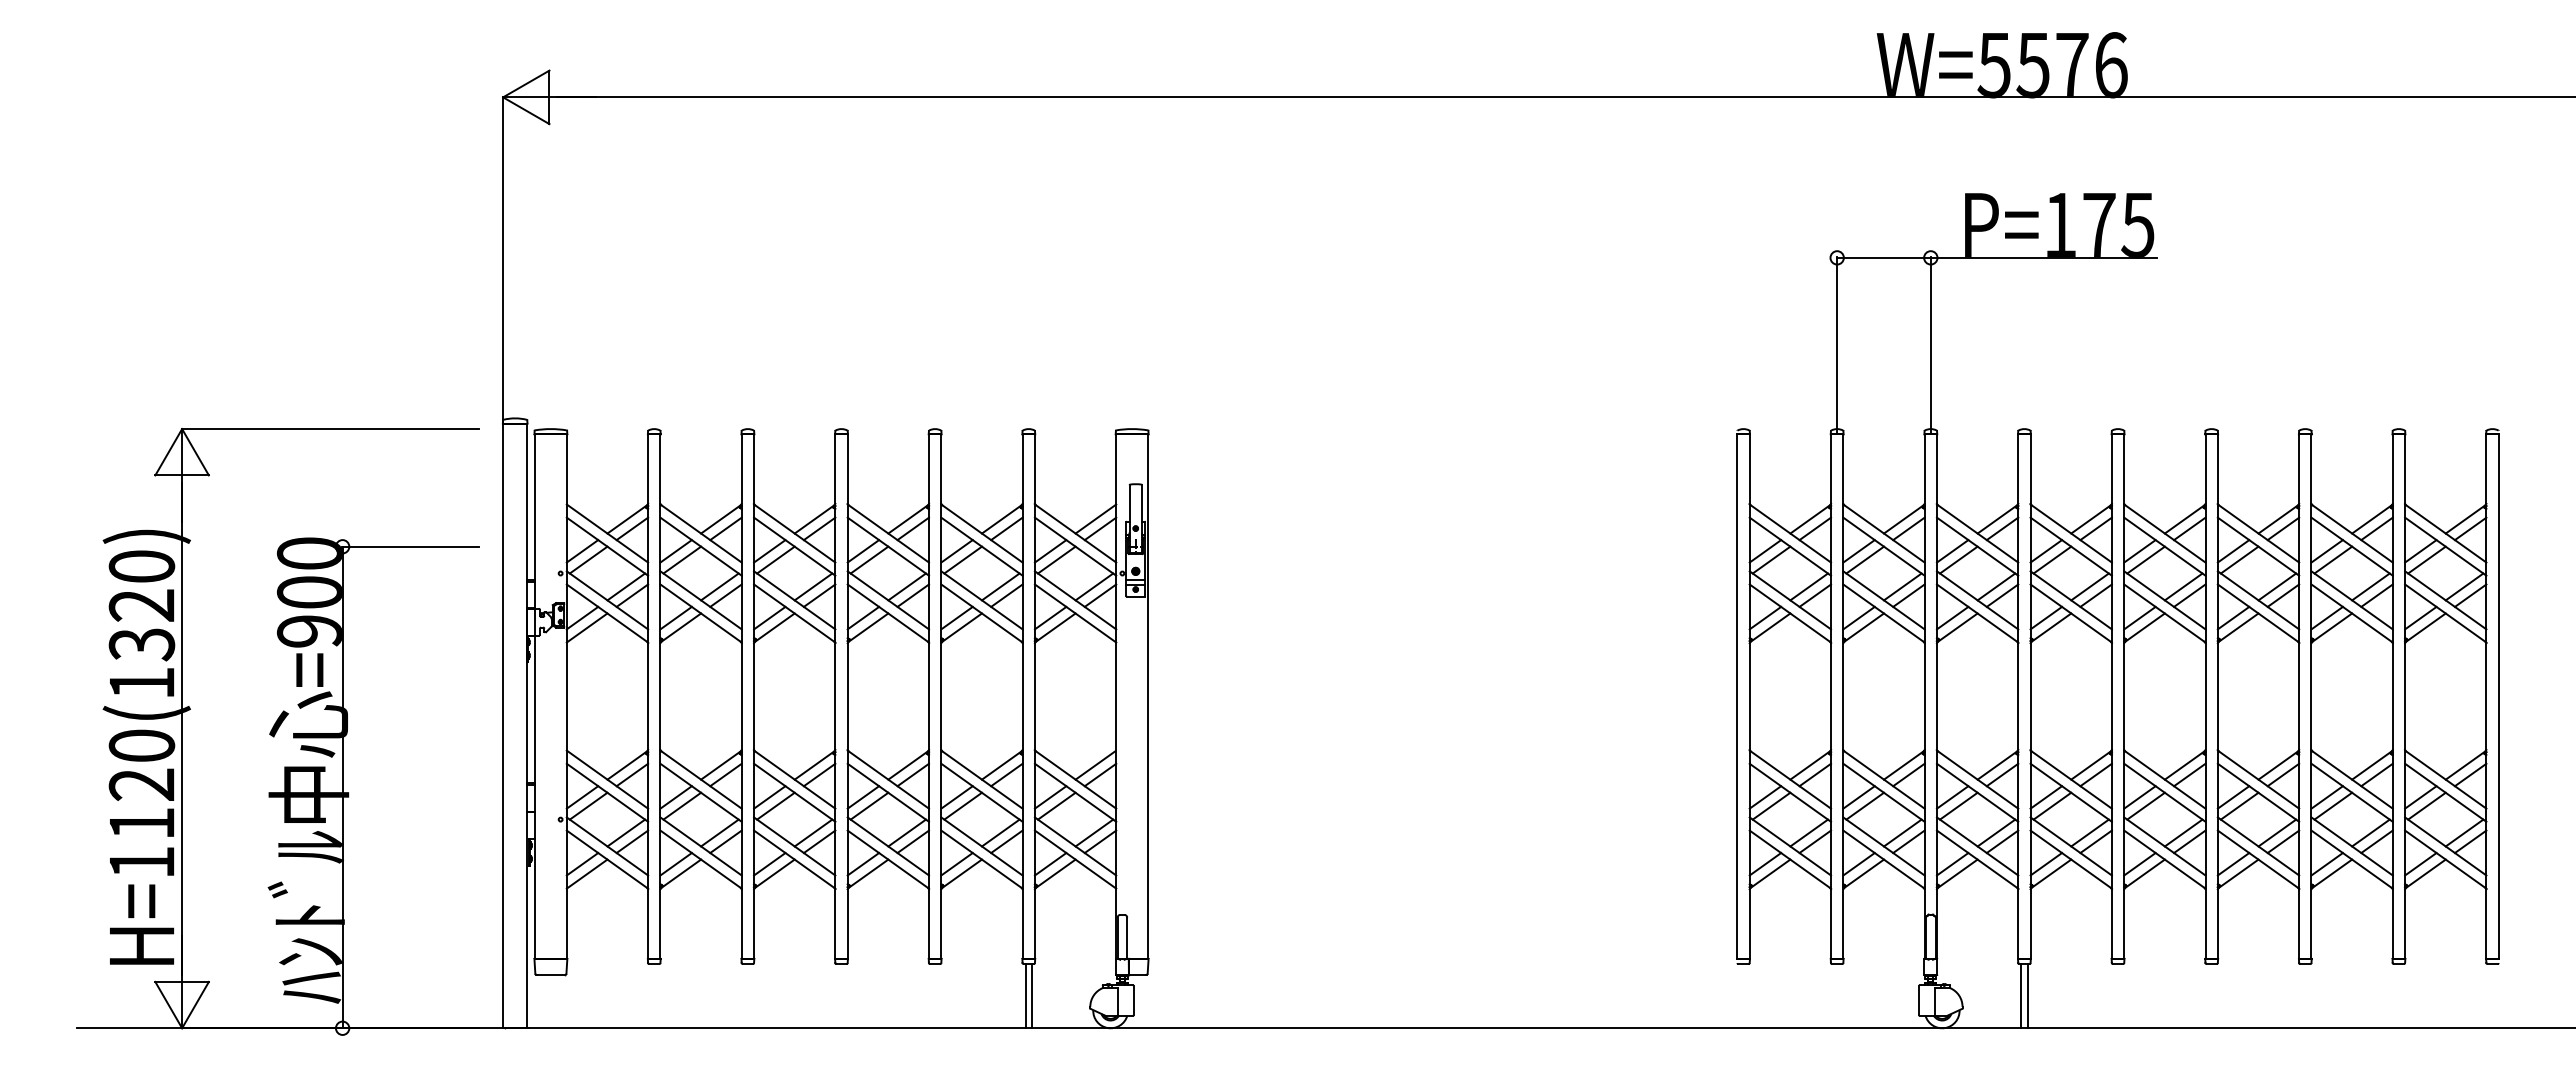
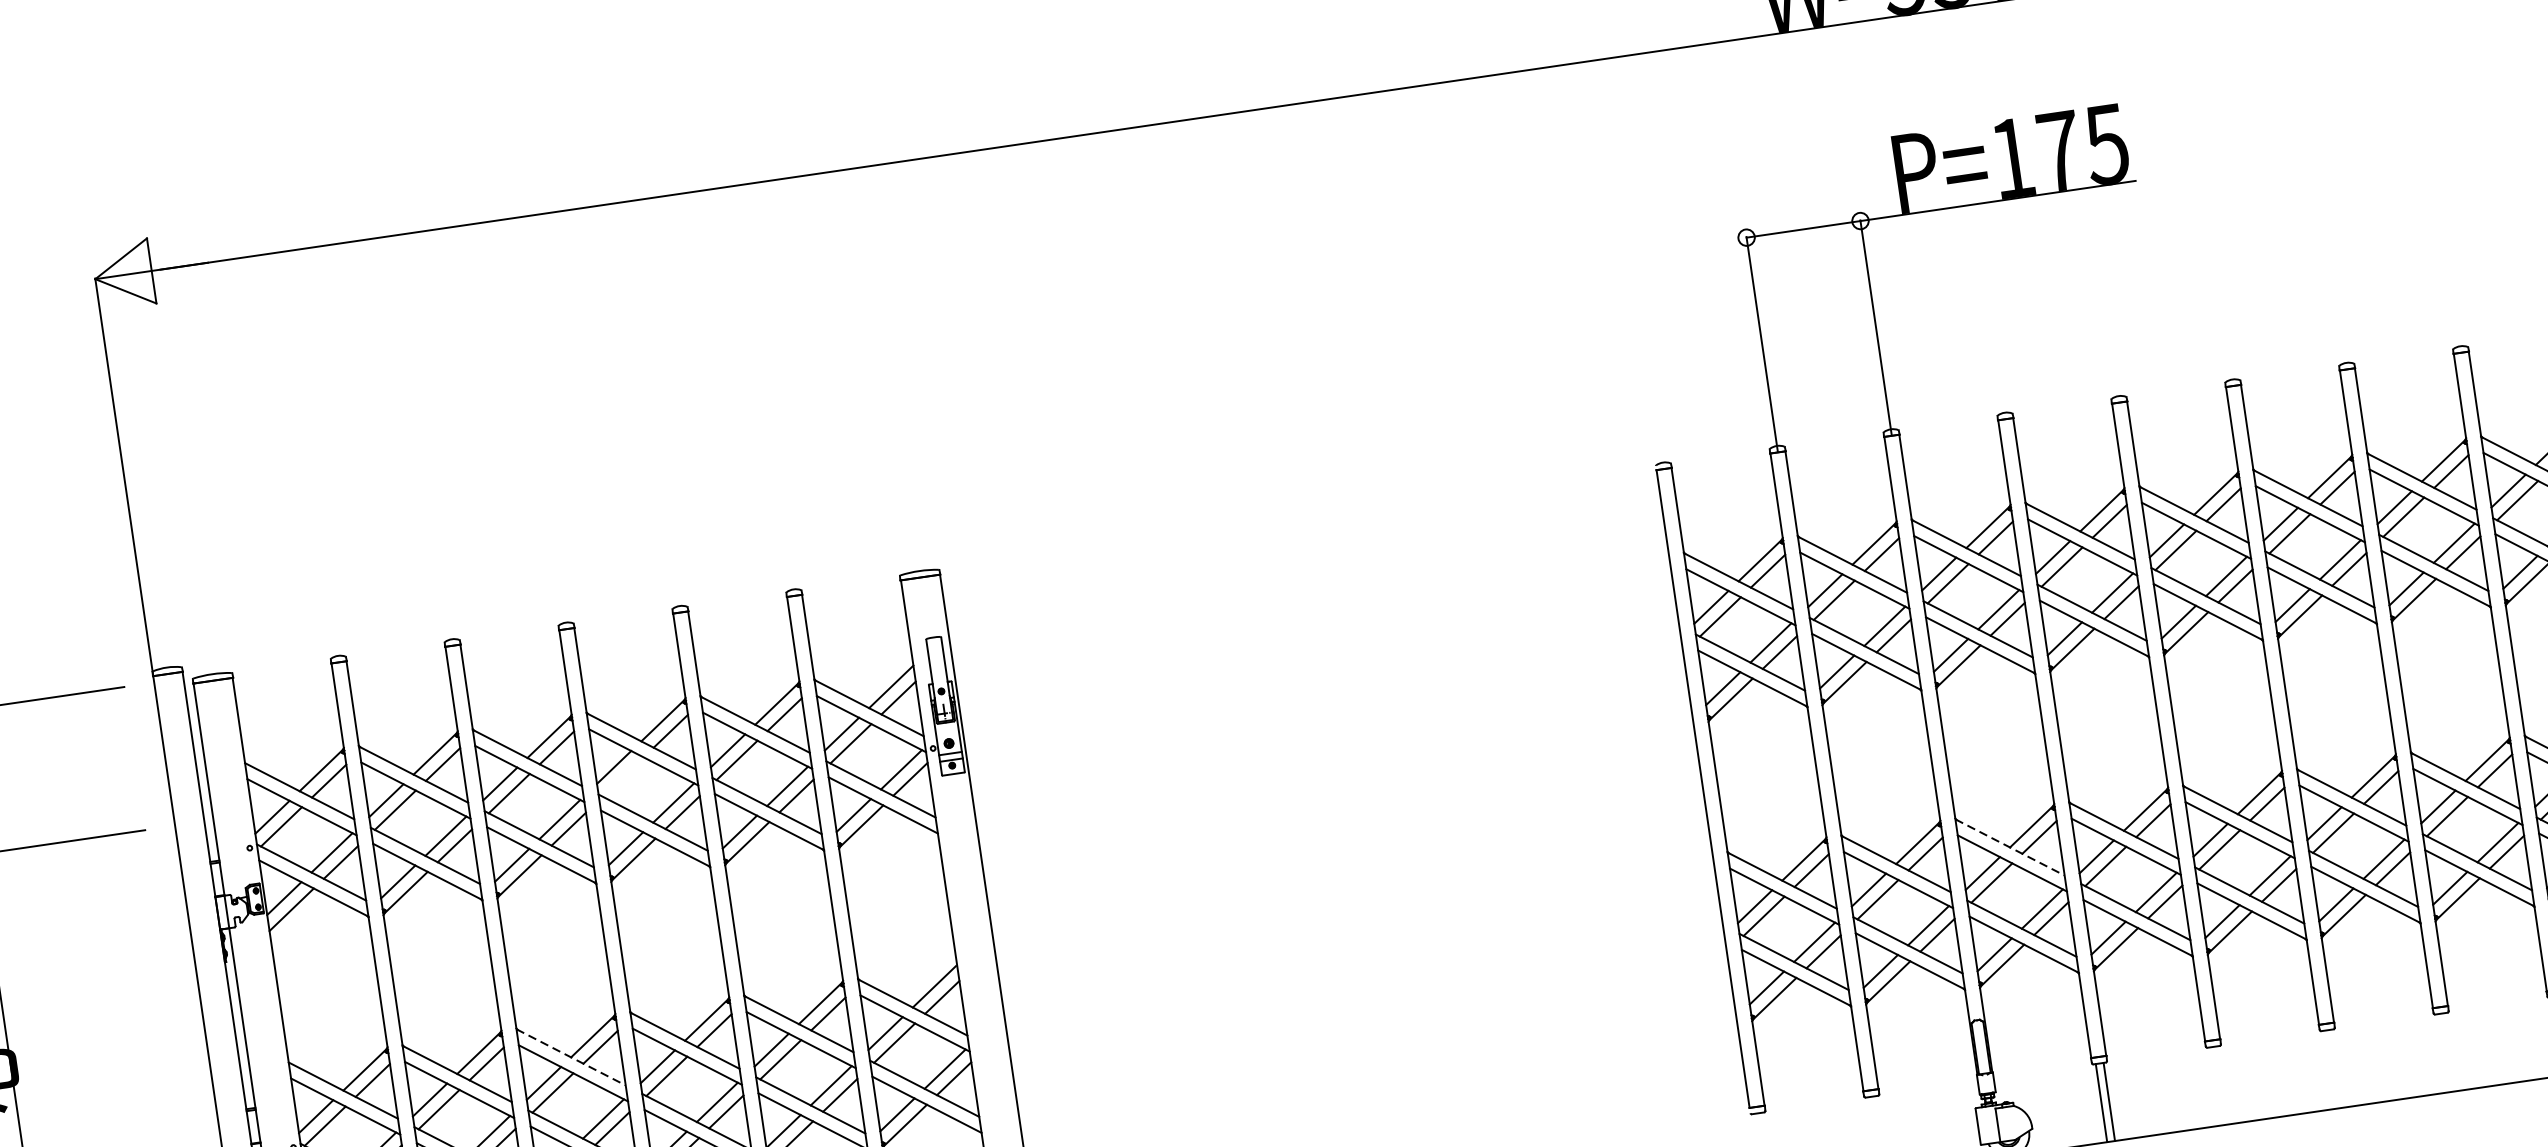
line: (869, 559) -> (623, 776), removed
line: (794, 779) -> (570, 1057), solid -> dashed
line: (1977, 779) -> (2009, 847), solid -> dashed

